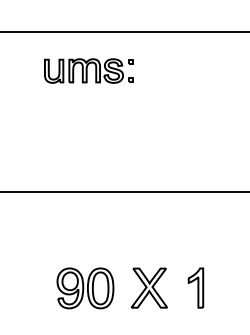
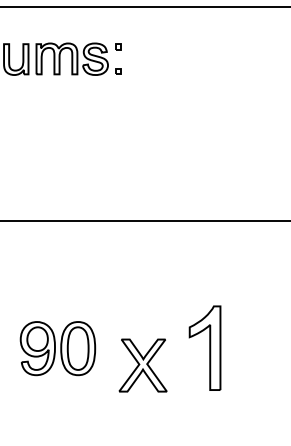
part: (149, 287) -> (143, 364), moved
part: (195, 287) -> (204, 347), size x1.6

